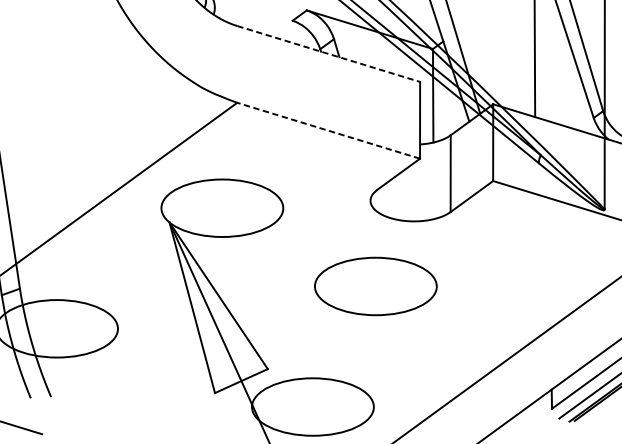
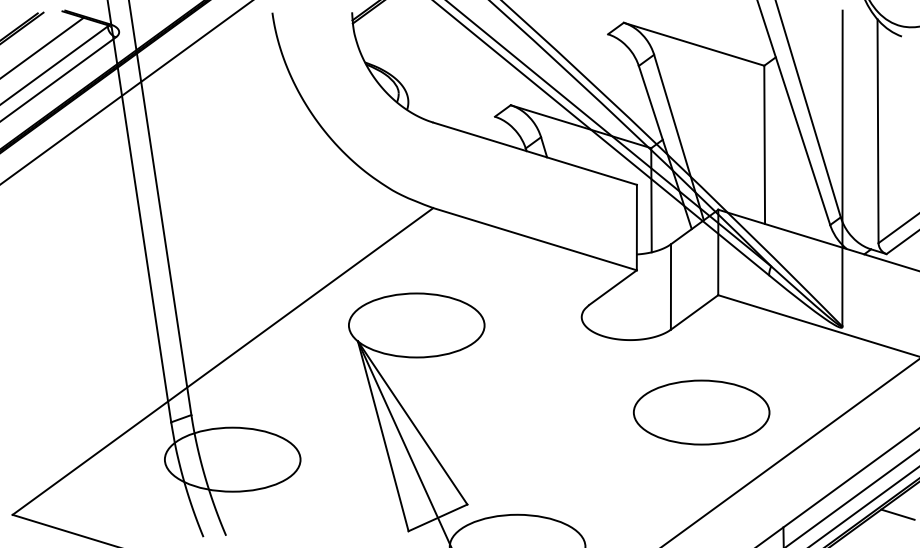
line: (329, 53) -> (535, 153), dashed -> solid
line: (328, 131) -> (534, 239), dashed -> solid
part: (375, 286) -> (701, 412), moved

